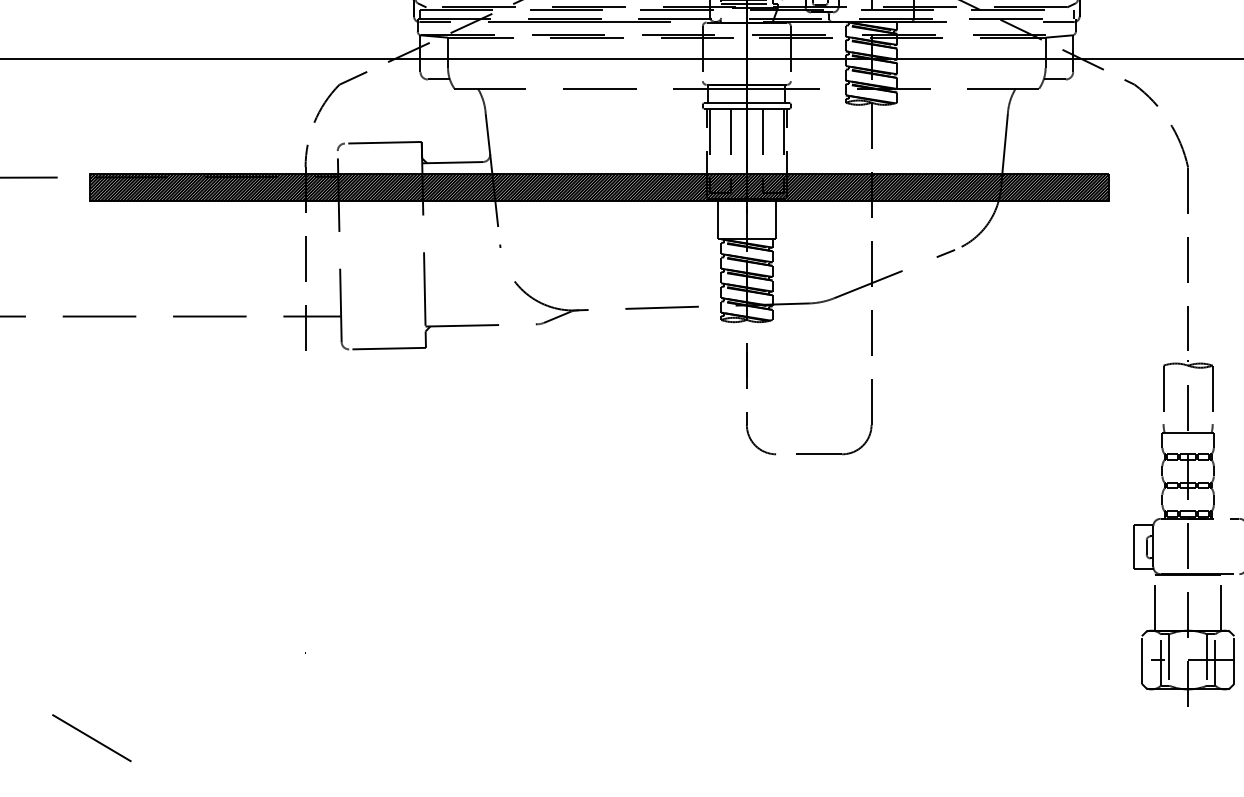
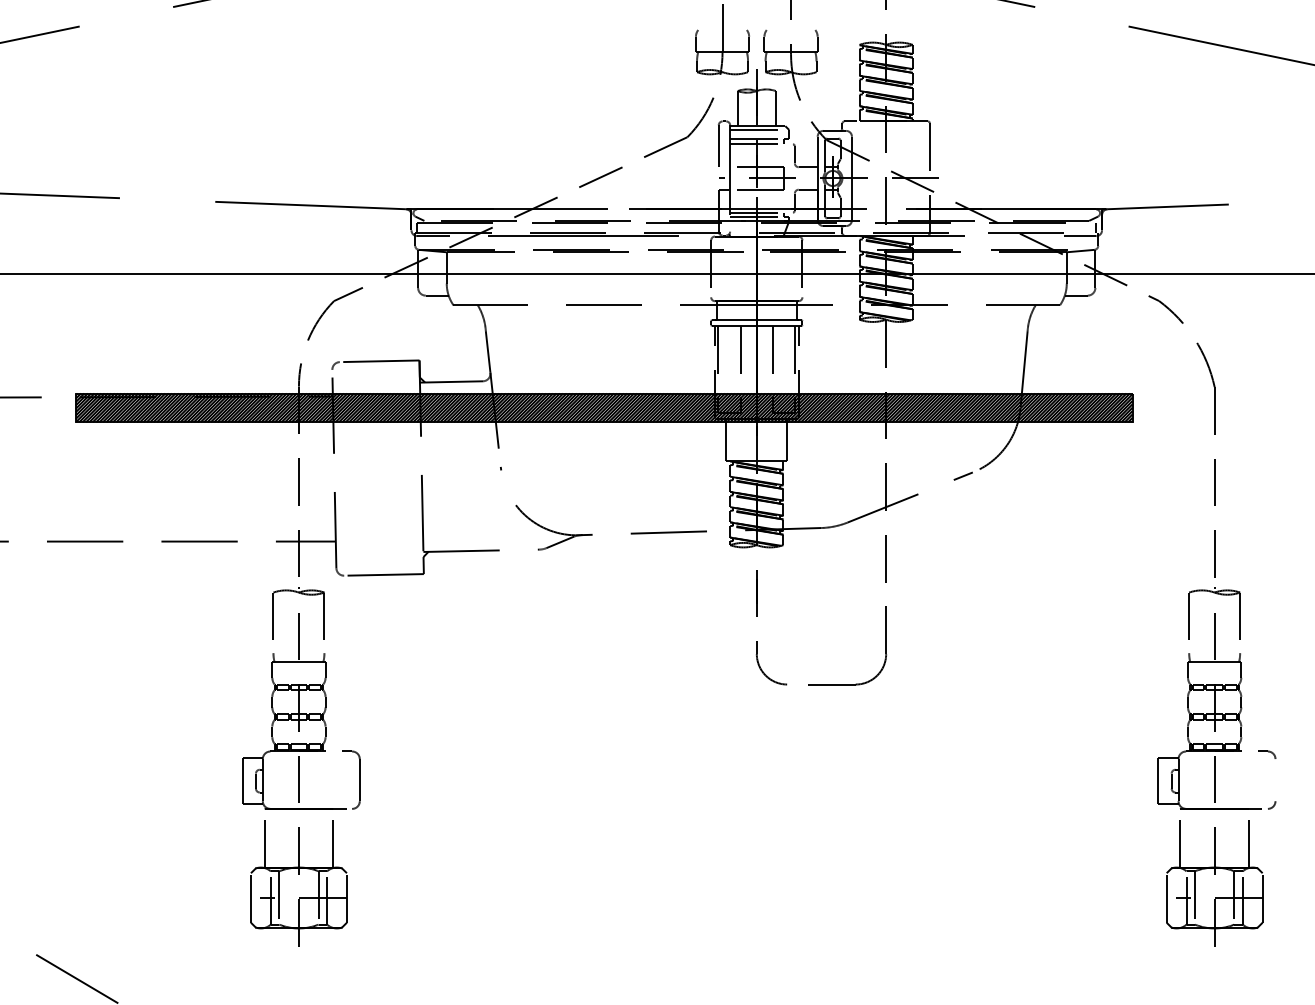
part: (308, 533) -> (301, 766), added

